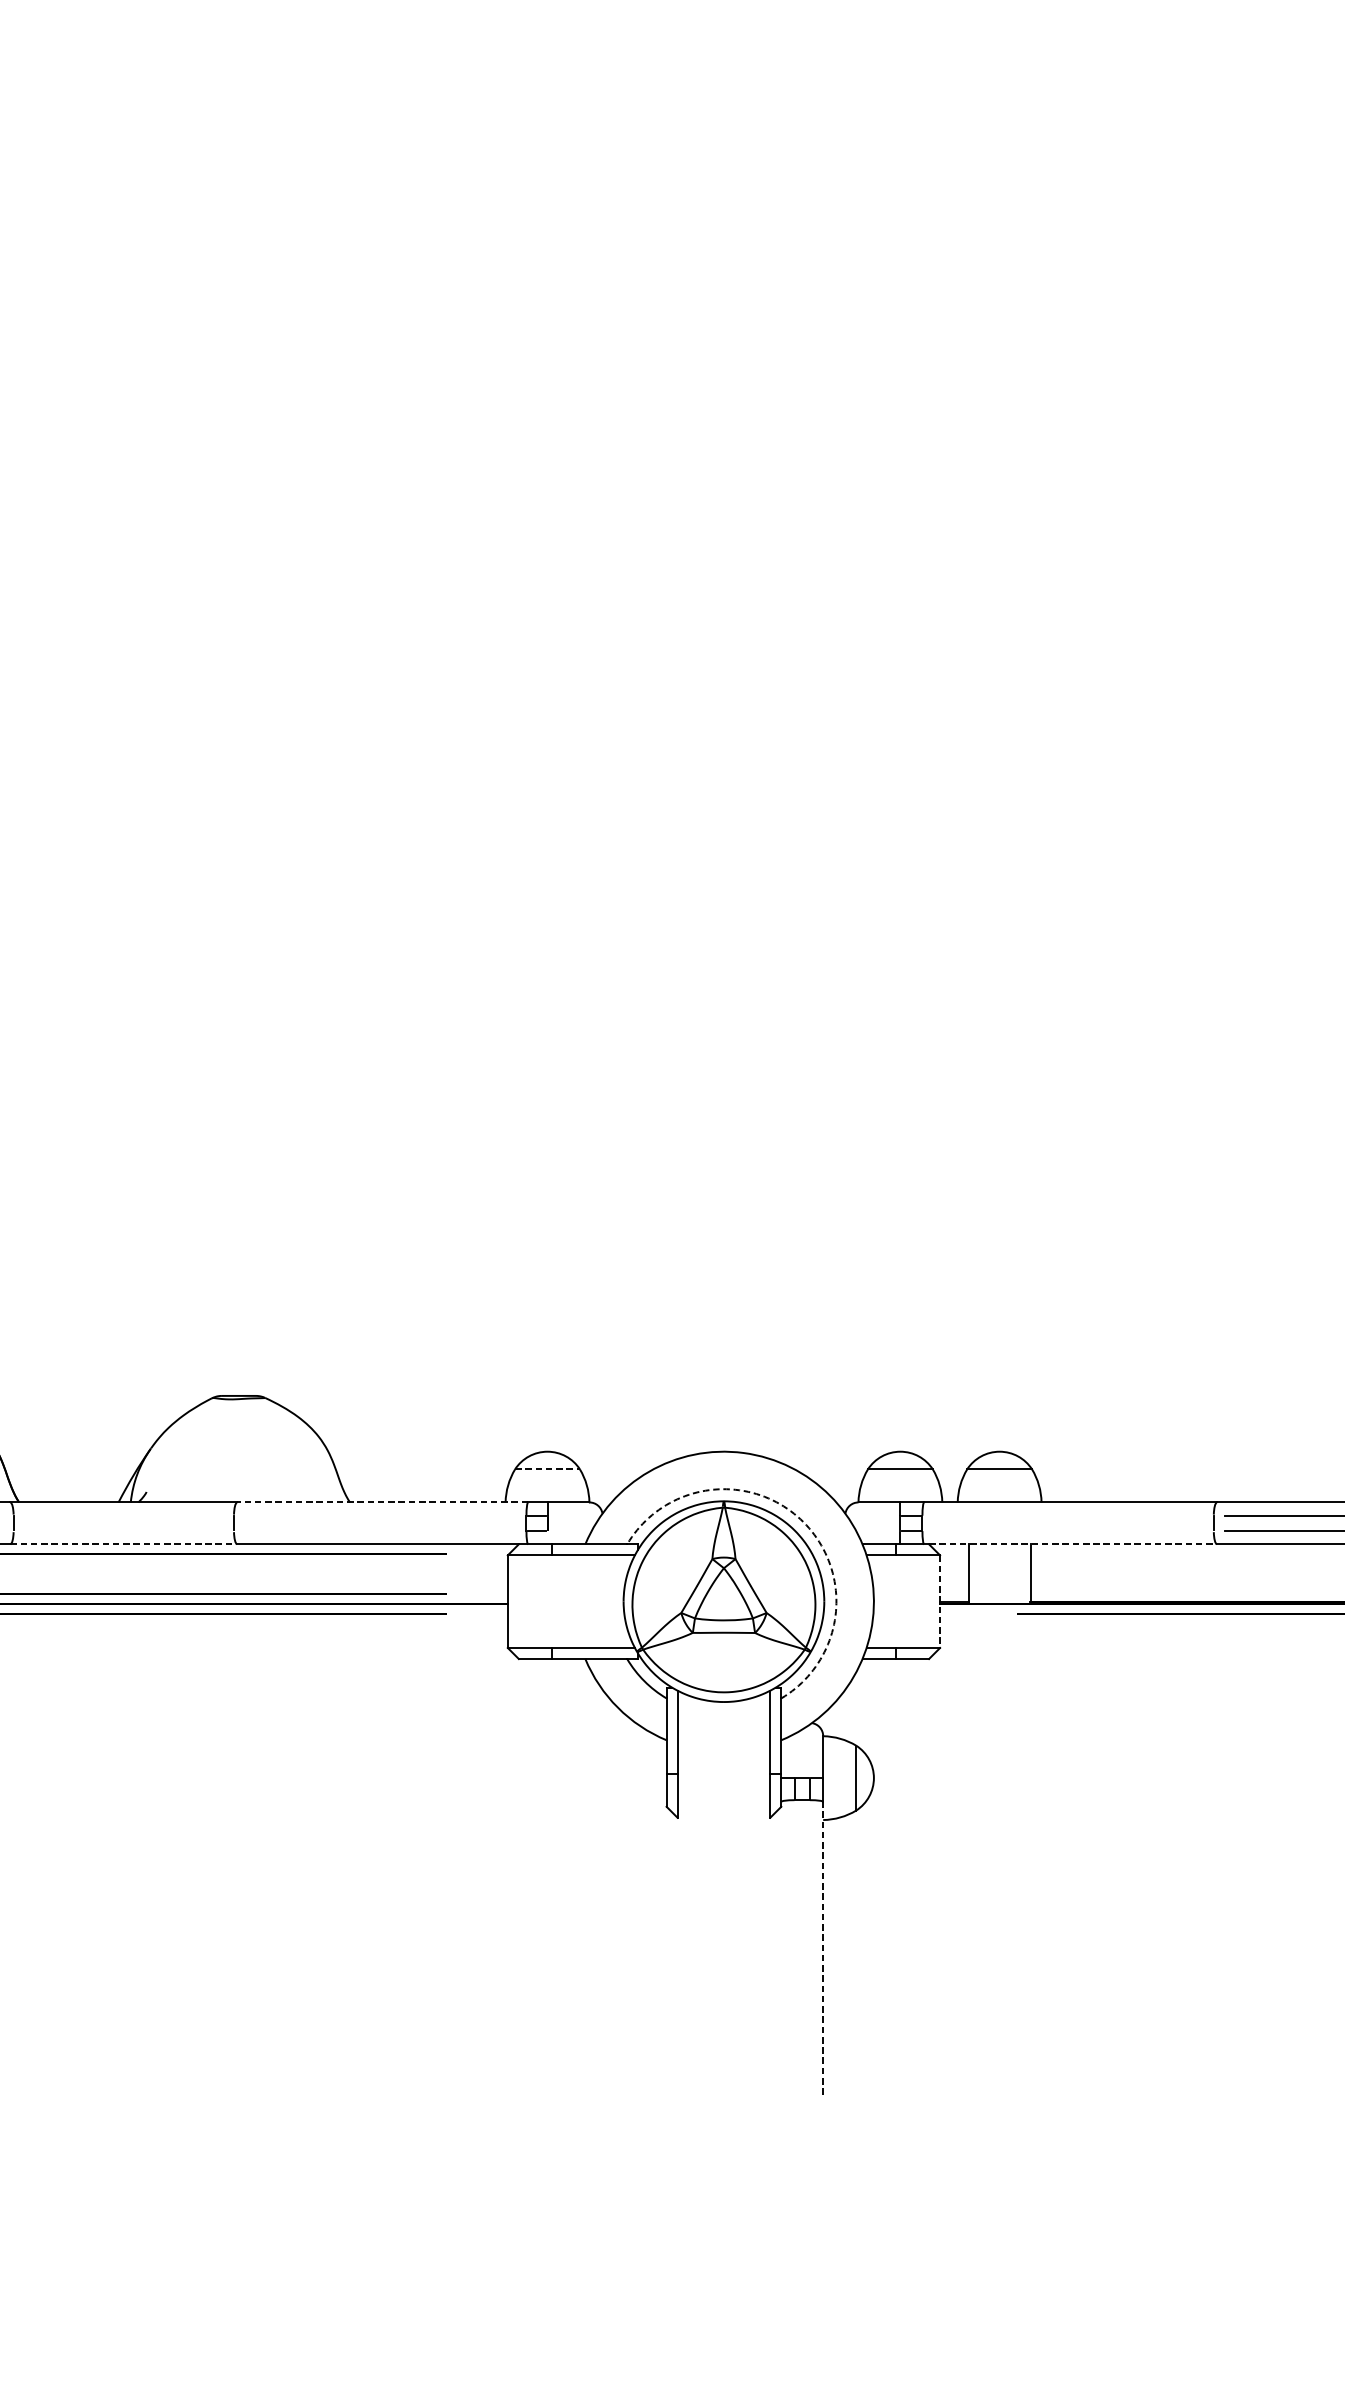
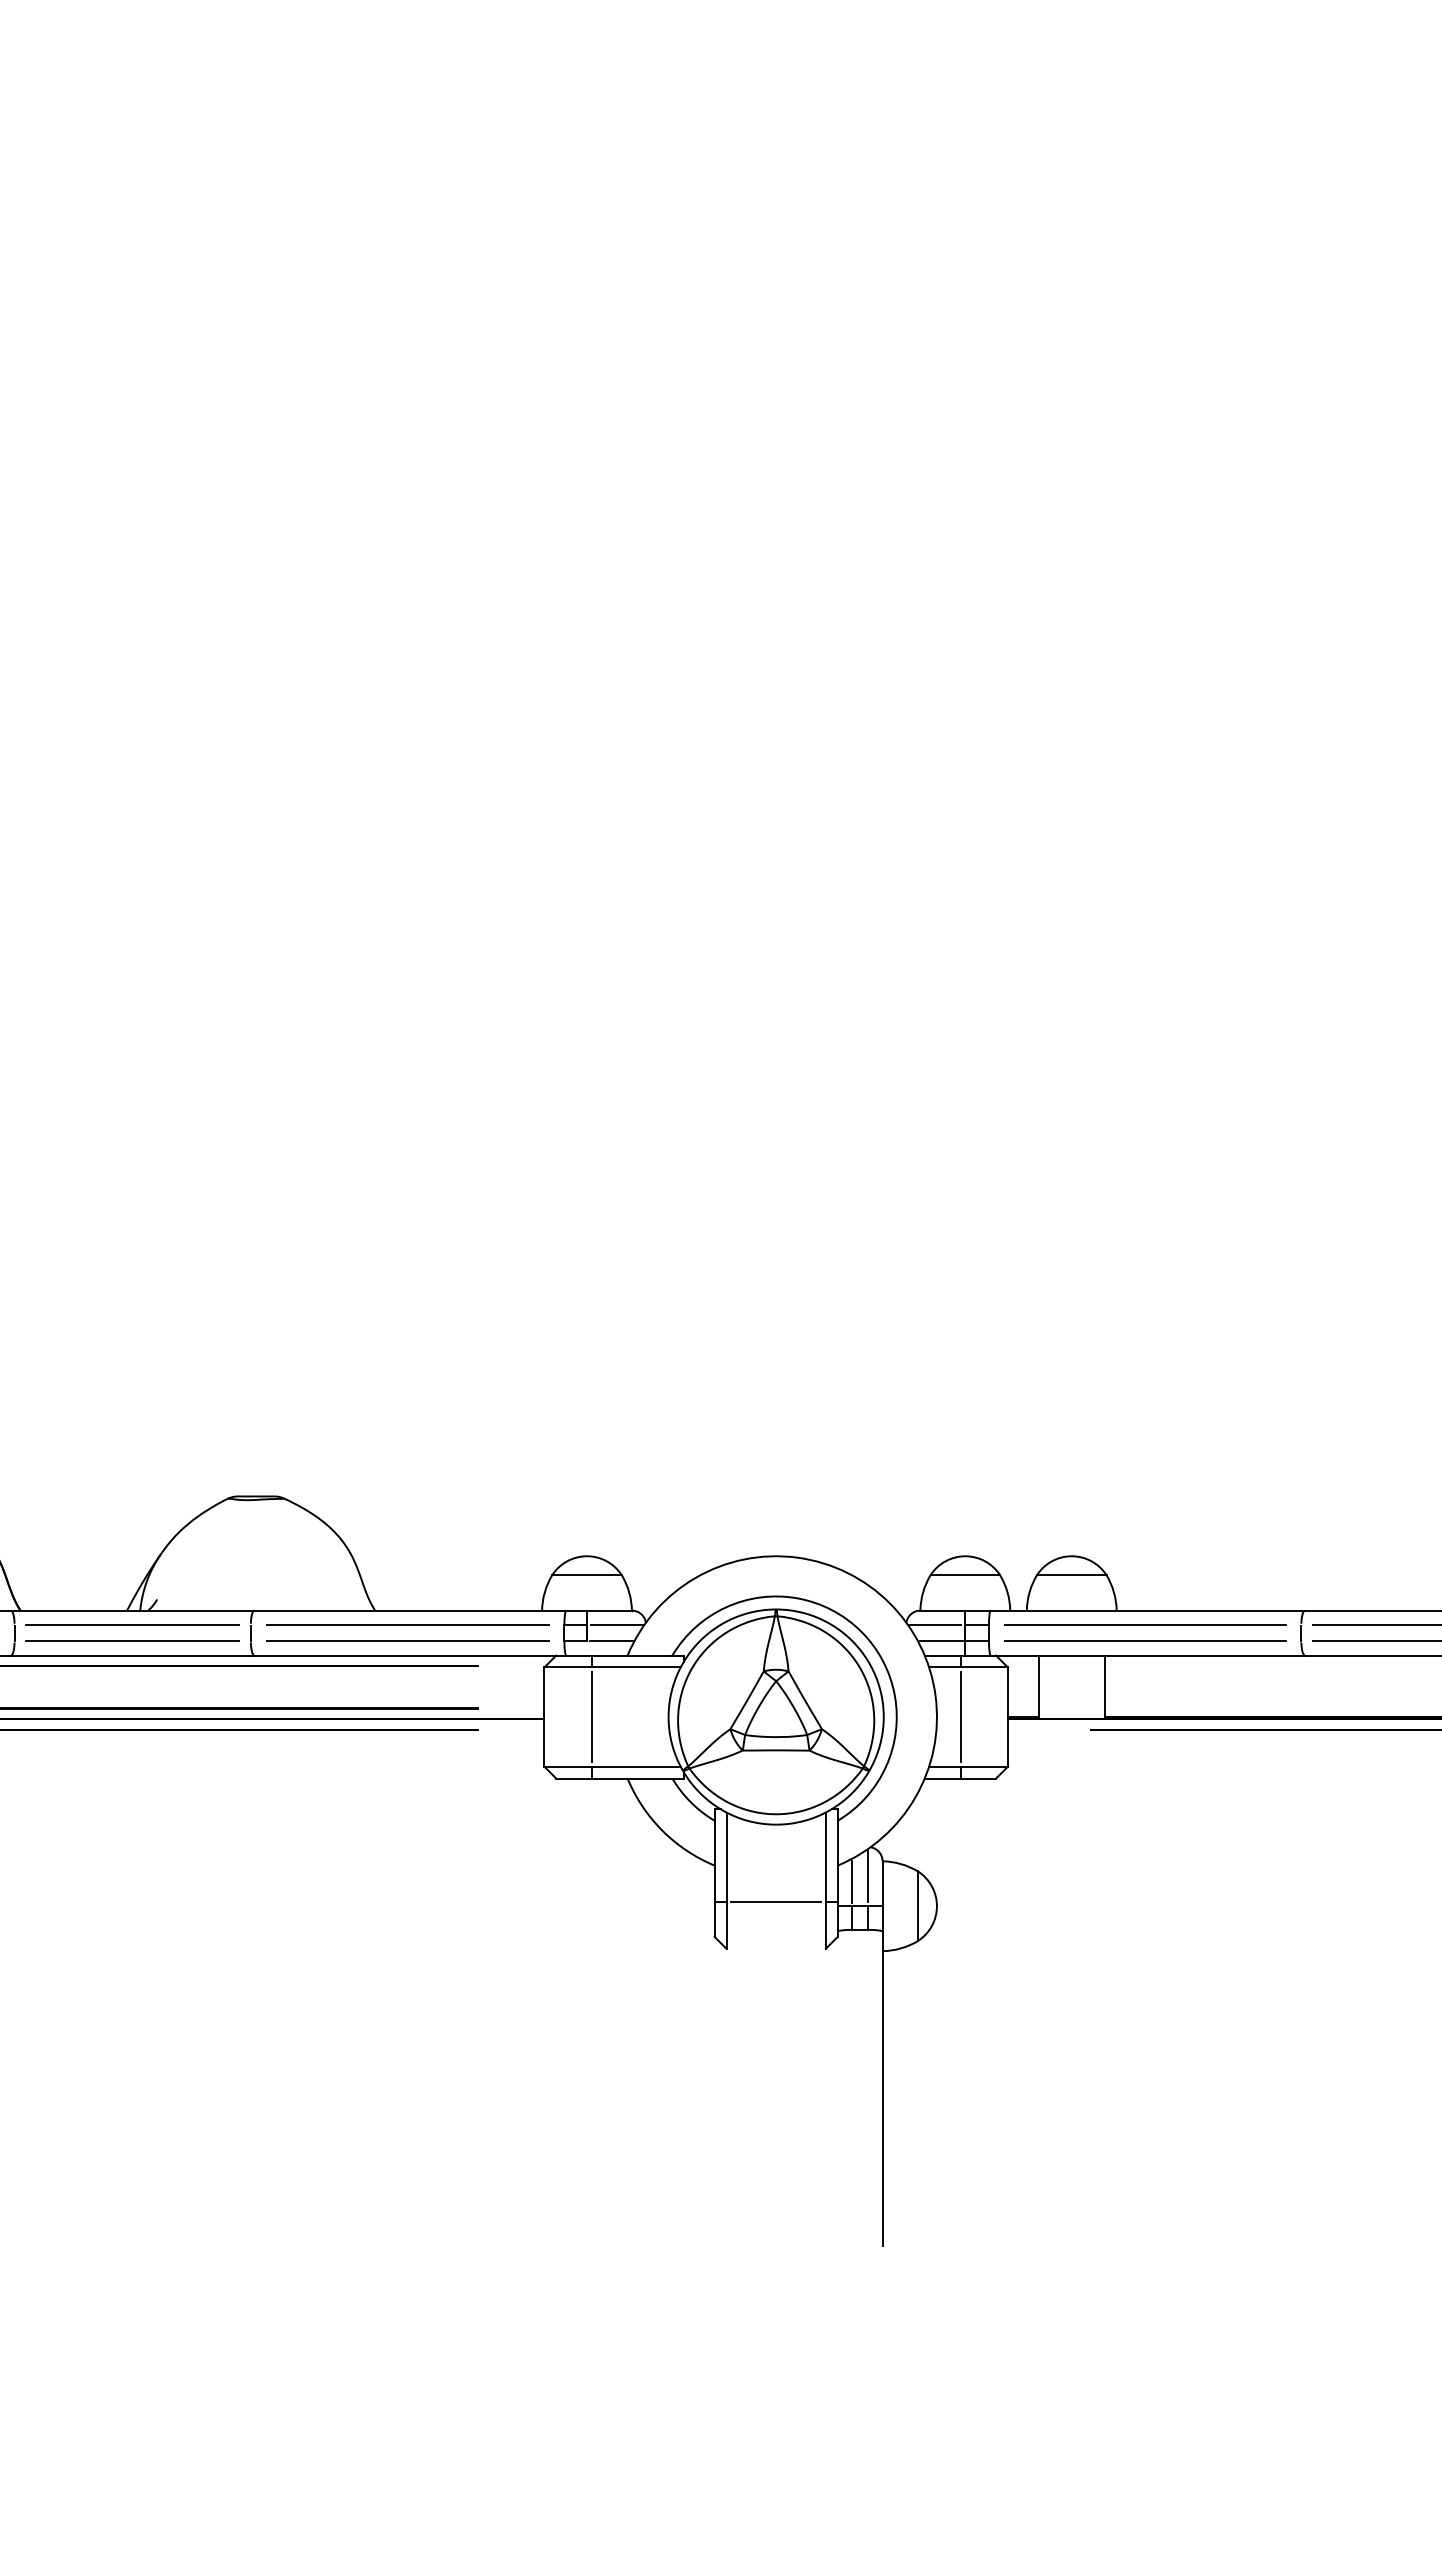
line: (547, 1469) -> (587, 1575), dashed -> solid
line: (382, 1502) -> (410, 1610), dashed -> solid
line: (123, 1515) -> (132, 1624), added
line: (380, 1515) -> (407, 1624), added
line: (575, 1515) -> (616, 1624), added
line: (871, 1515) -> (934, 1624), added
line: (1067, 1515) -> (1144, 1624), added
arc: (803, 1521) -> (861, 1631), dashed -> solid
line: (123, 1530) -> (132, 1640), added
line: (380, 1530) -> (407, 1640), added
line: (1068, 1530) -> (1145, 1640), added
line: (569, 1531) -> (610, 1641), added
line: (877, 1531) -> (940, 1641), added
line: (123, 1544) -> (132, 1655), dashed -> solid
line: (1073, 1544) -> (1150, 1655), dashed -> solid
line: (551, 1601) -> (591, 1716), added
line: (895, 1601) -> (960, 1716), added
line: (939, 1602) -> (1007, 1717), dashed -> solid
line: (810, 1749) -> (868, 1875), added
line: (794, 1755) -> (851, 1881), added
line: (723, 1773) -> (775, 1901), added
line: (823, 1948) -> (882, 2088), dashed -> solid

